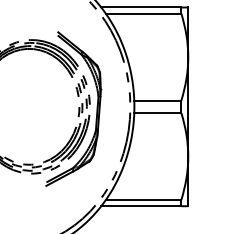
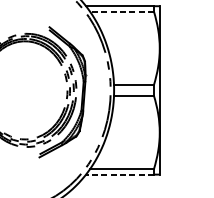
line: (143, 13) -> (121, 11), solid -> dashed
line: (140, 206) -> (119, 174), solid -> dashed

